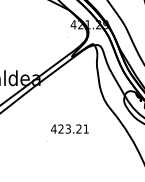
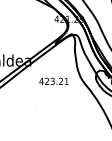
text: (69, 128) -> (53, 80), moved

